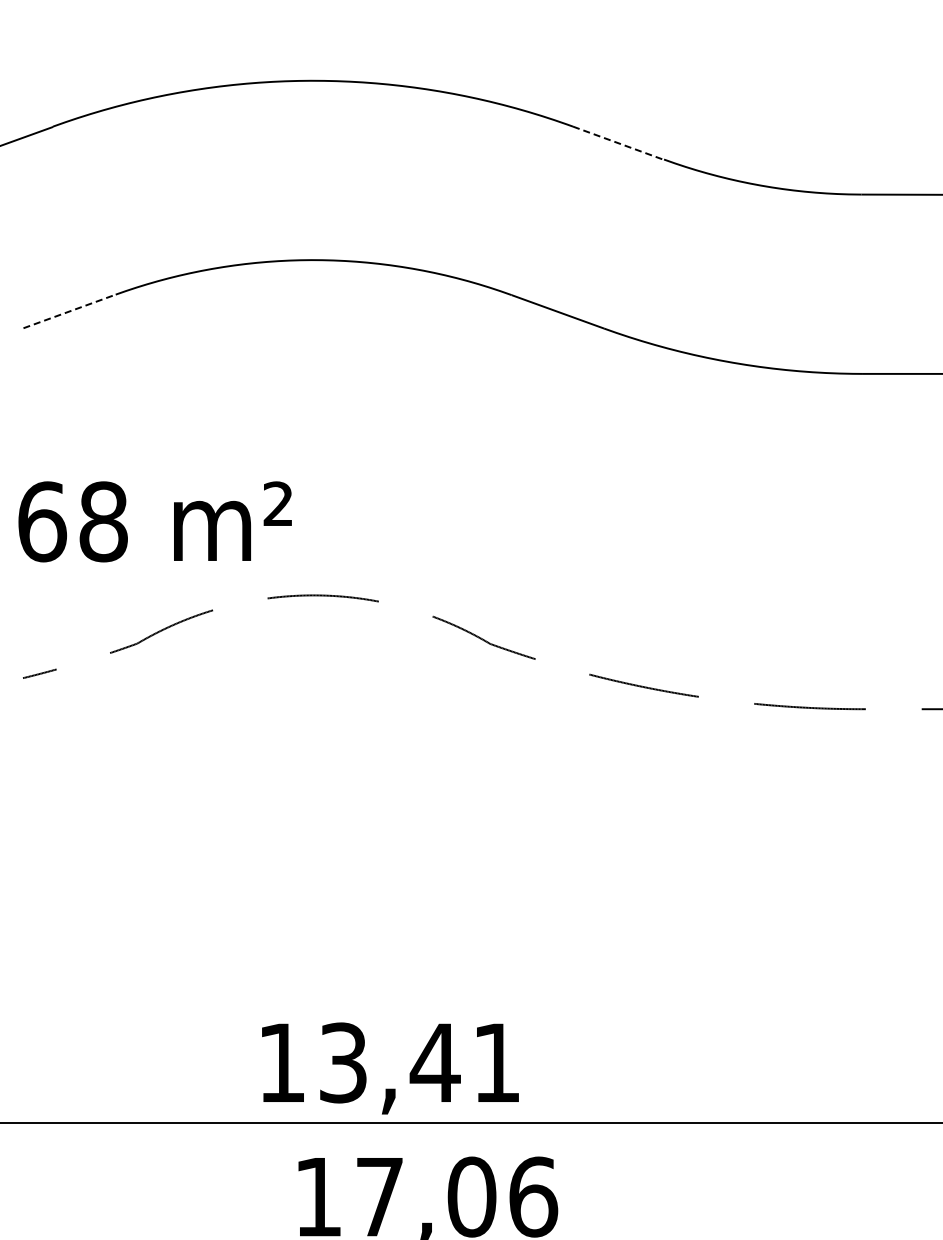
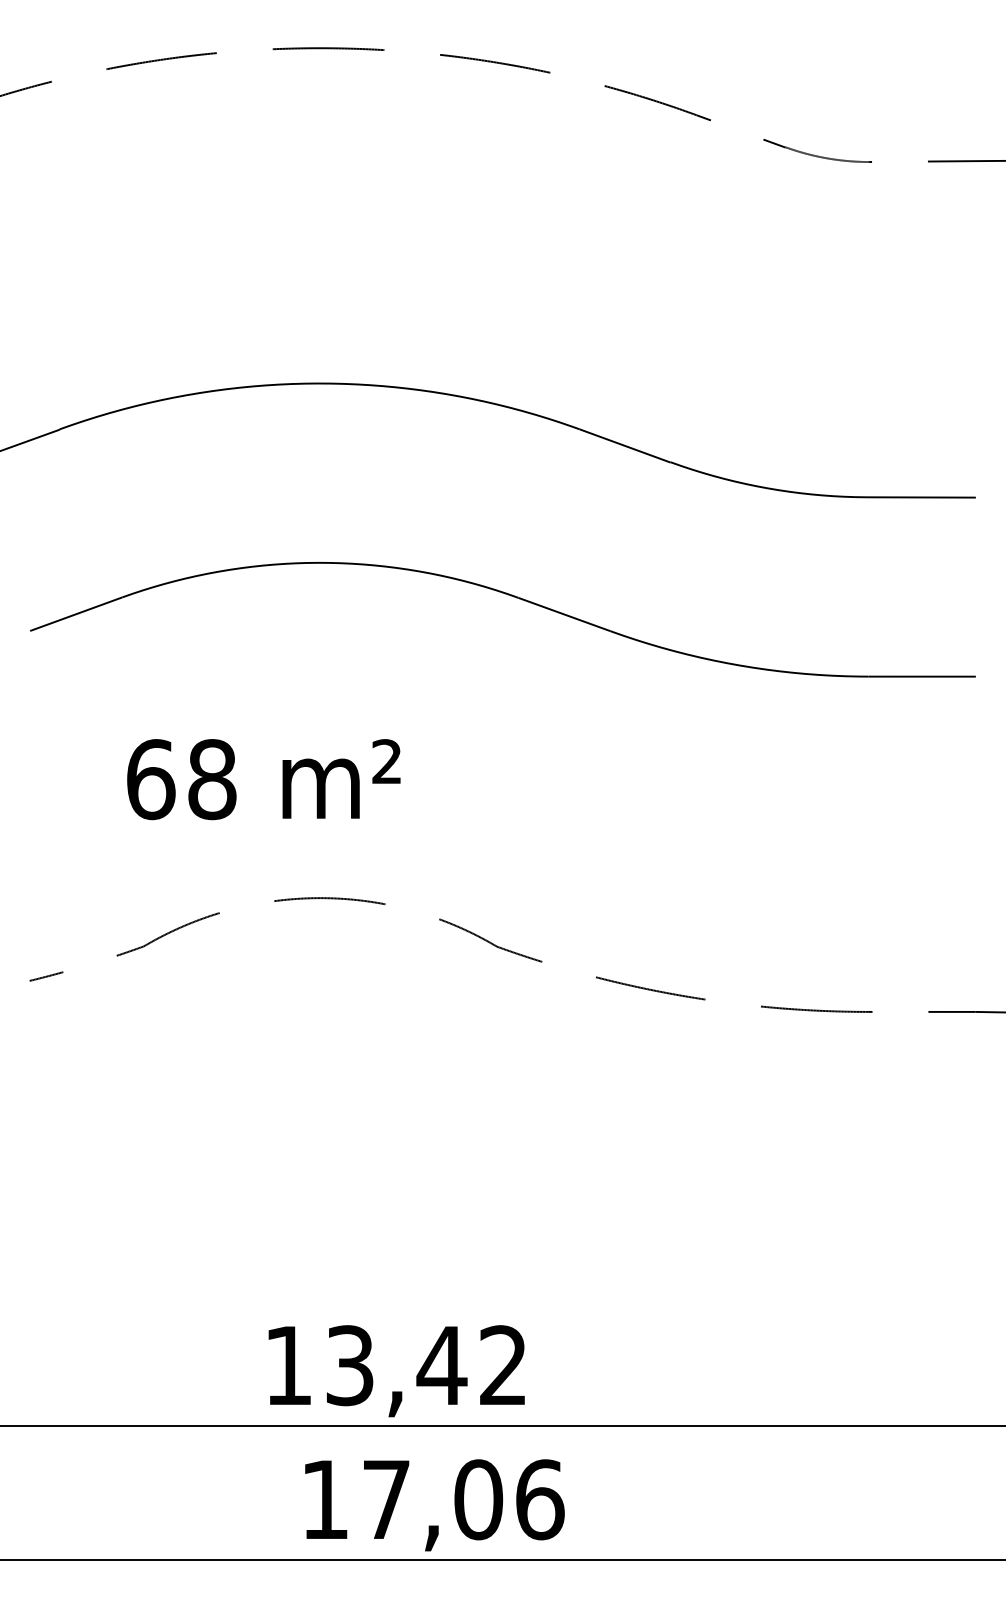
line: (618, 143) -> (625, 446), dashed -> solid
line: (69, 311) -> (76, 614), dashed -> solid
text: (154, 521) -> (263, 779), moved
text: (495, 1061) -> (502, 1364), 13,41 -> 13,42

